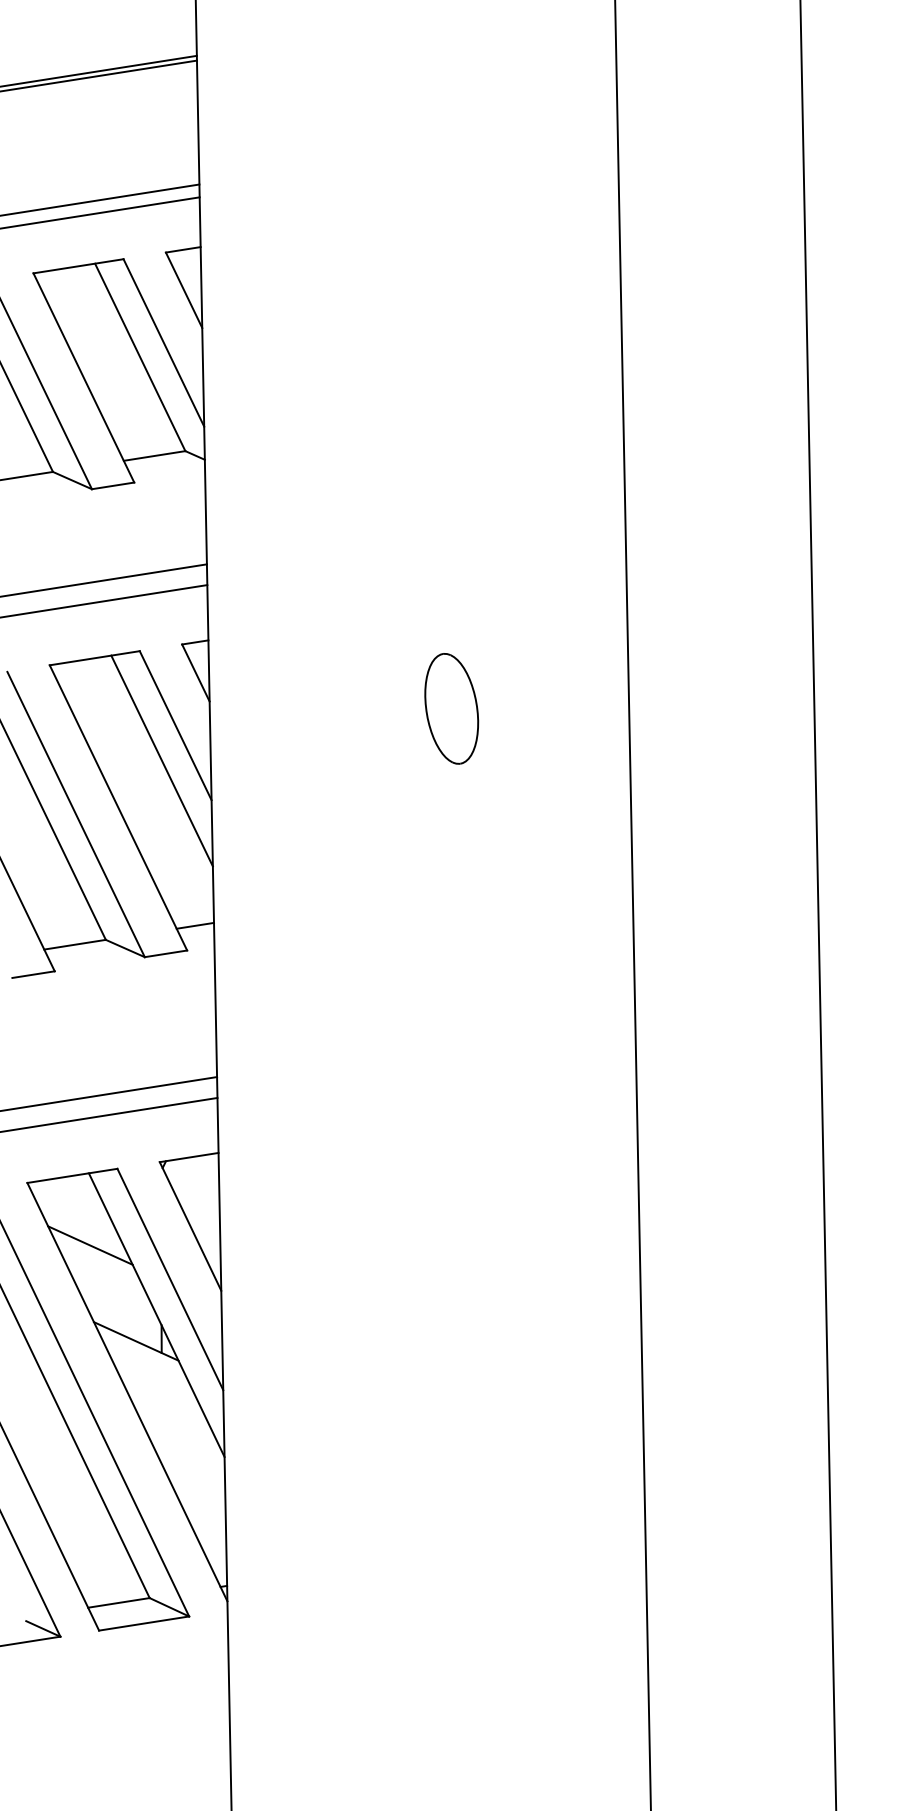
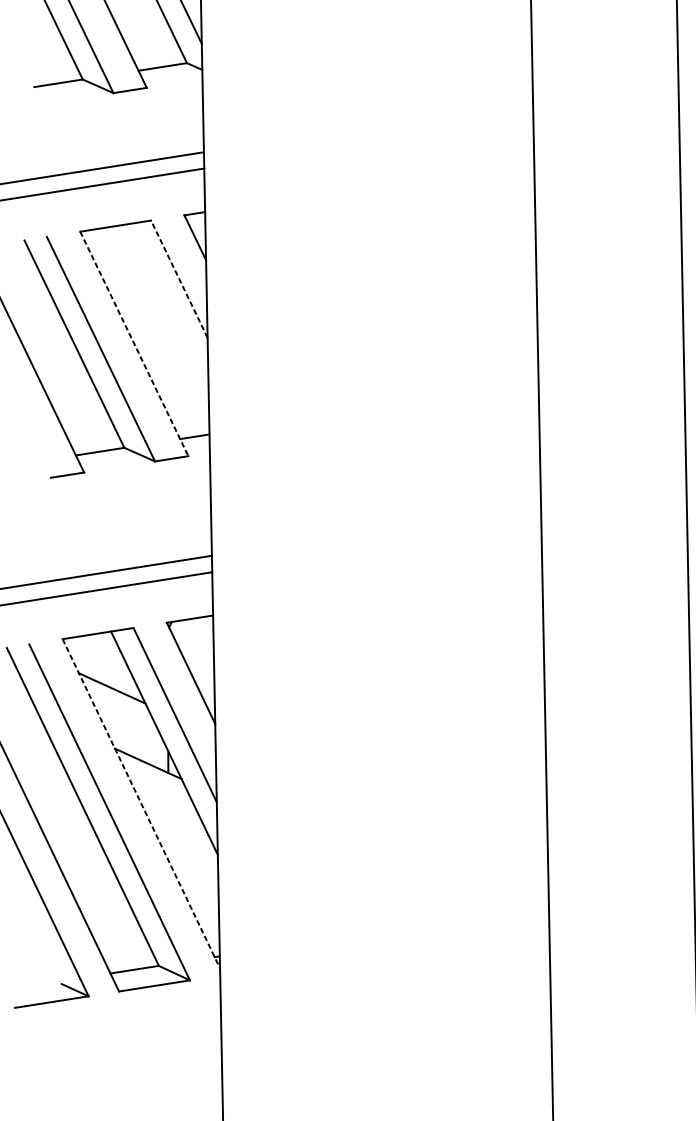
part: (451, 708) -> (396, 265), removed
line: (175, 725) -> (179, 279), solid -> dashed
line: (161, 760) -> (168, 306), removed
line: (118, 808) -> (134, 344), solid -> dashed
line: (127, 1392) -> (141, 804), solid -> dashed

